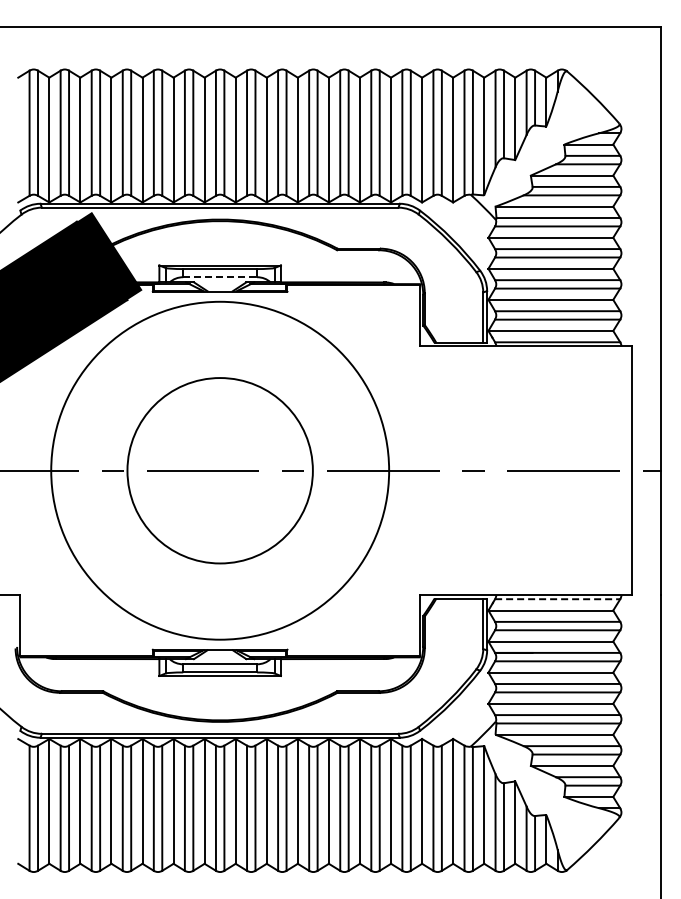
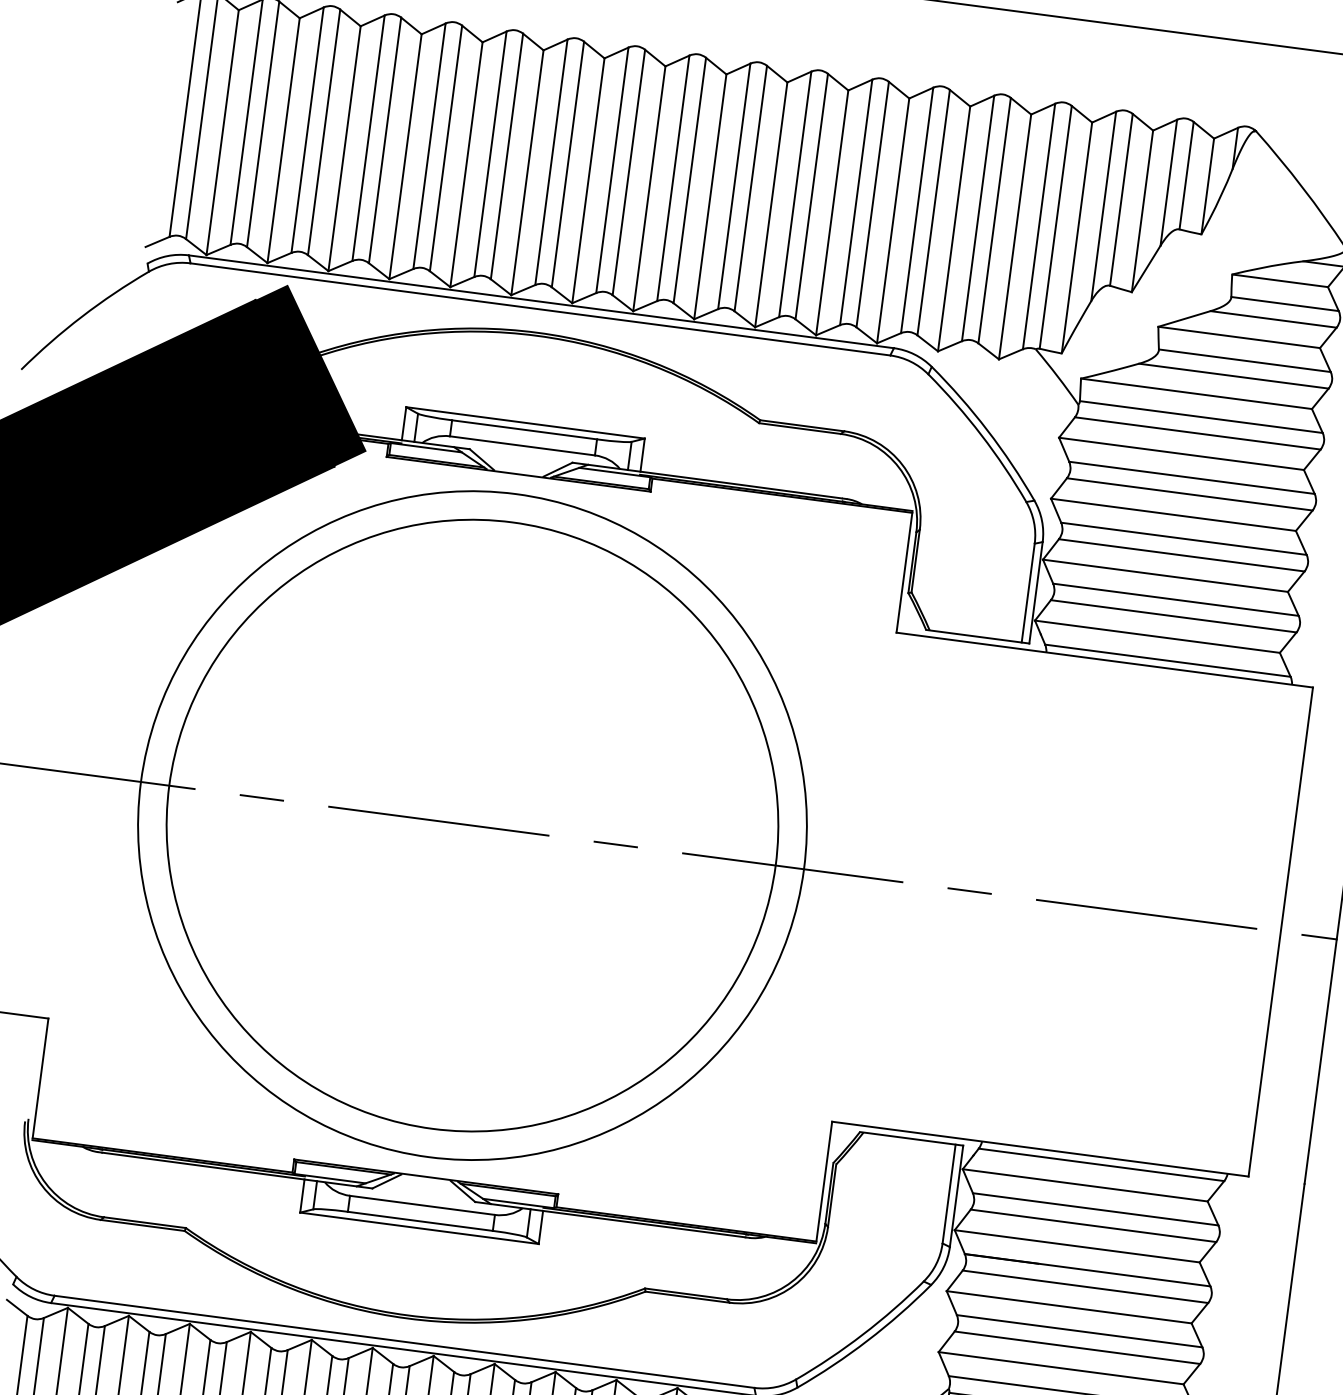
line: (220, 277) -> (523, 446), dashed -> solid
circle: (219, 470) -> (471, 824), size x1.67
line: (557, 599) -> (1101, 1165), dashed -> solid

